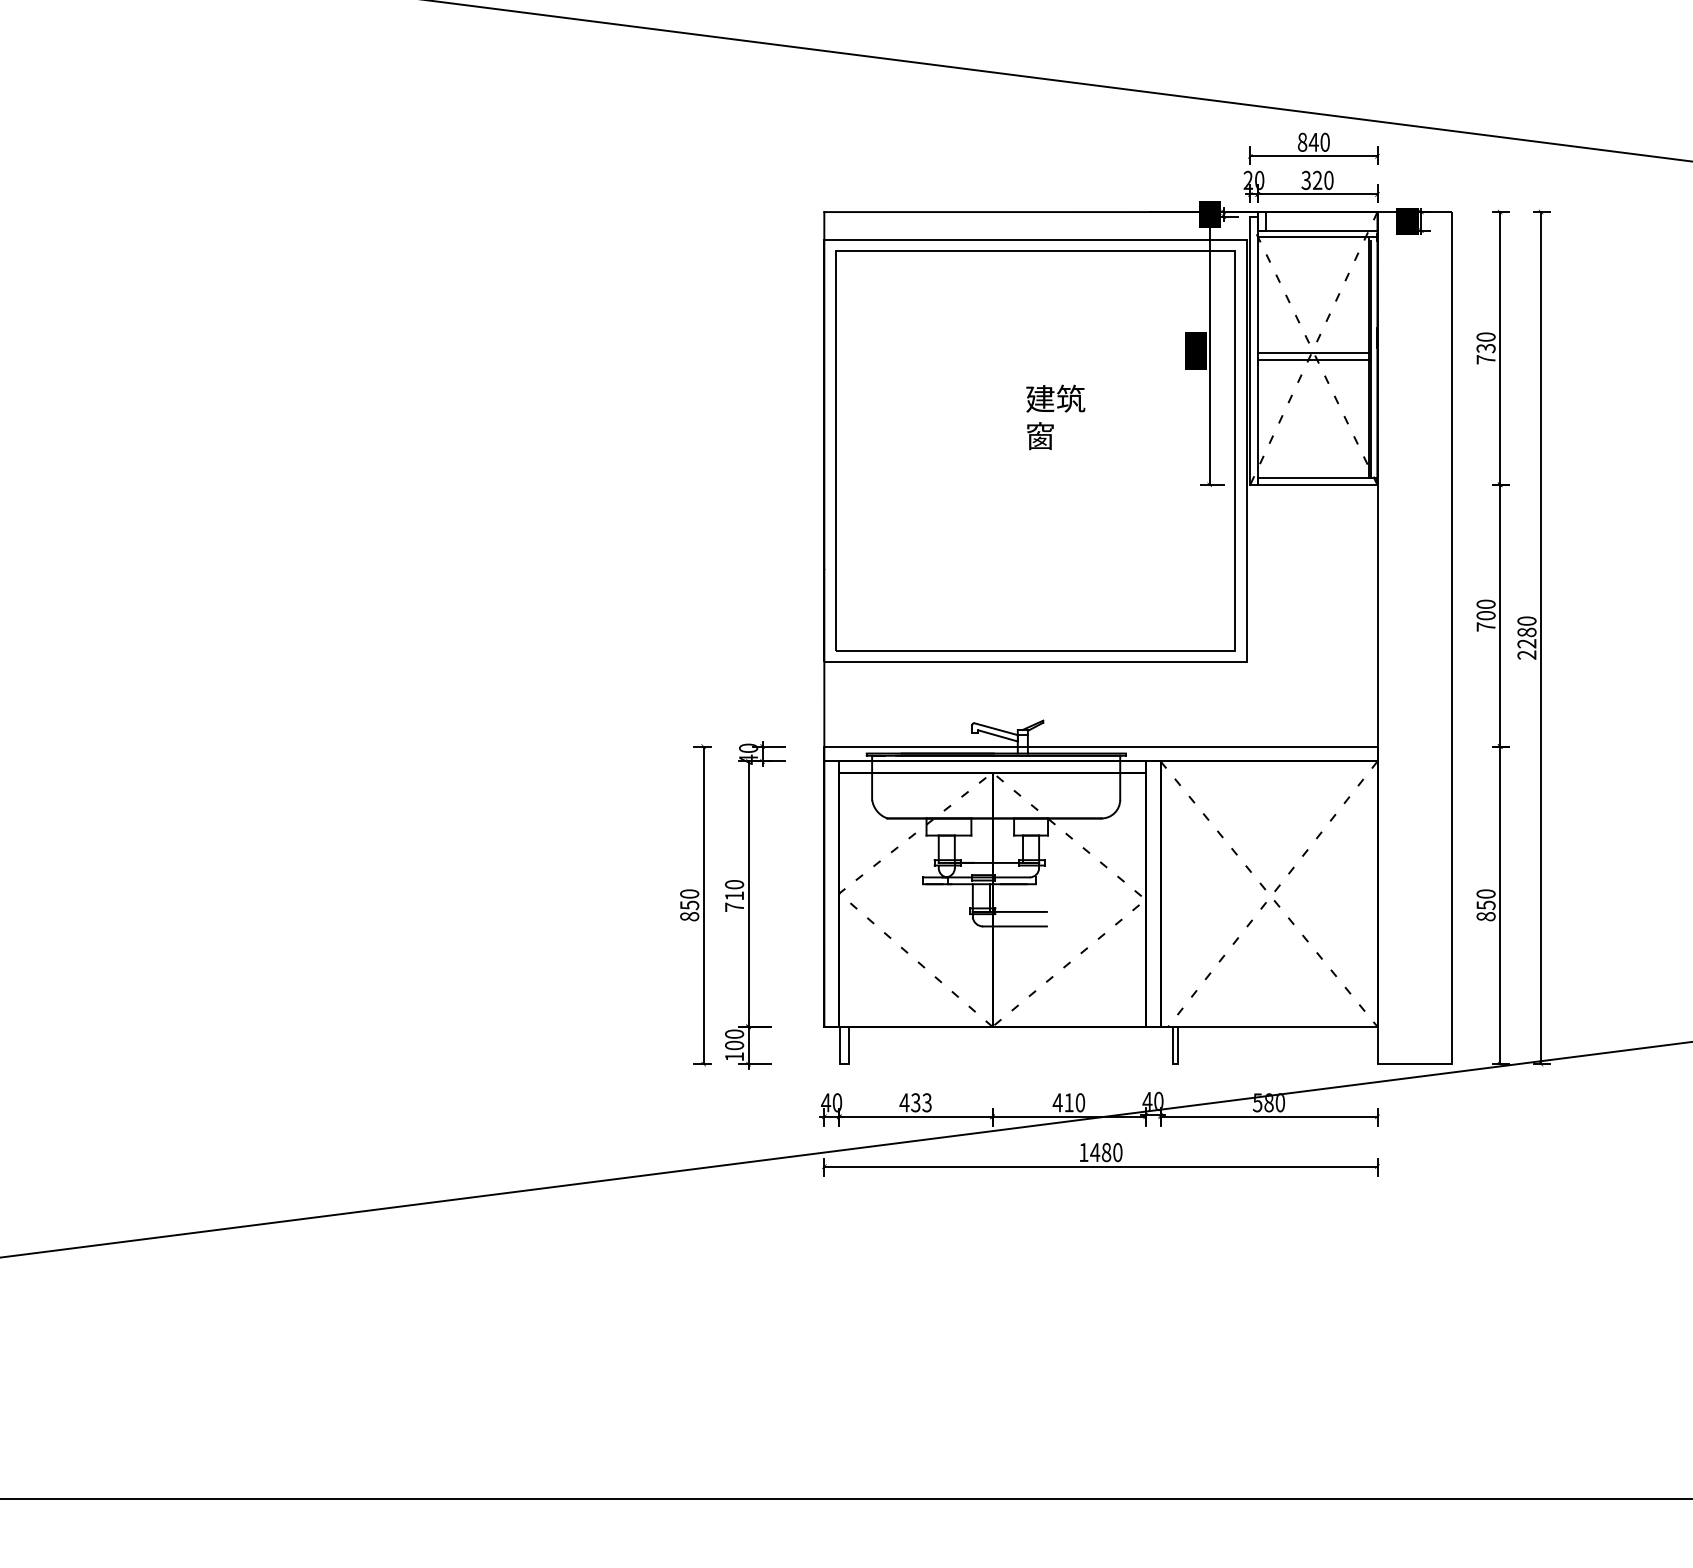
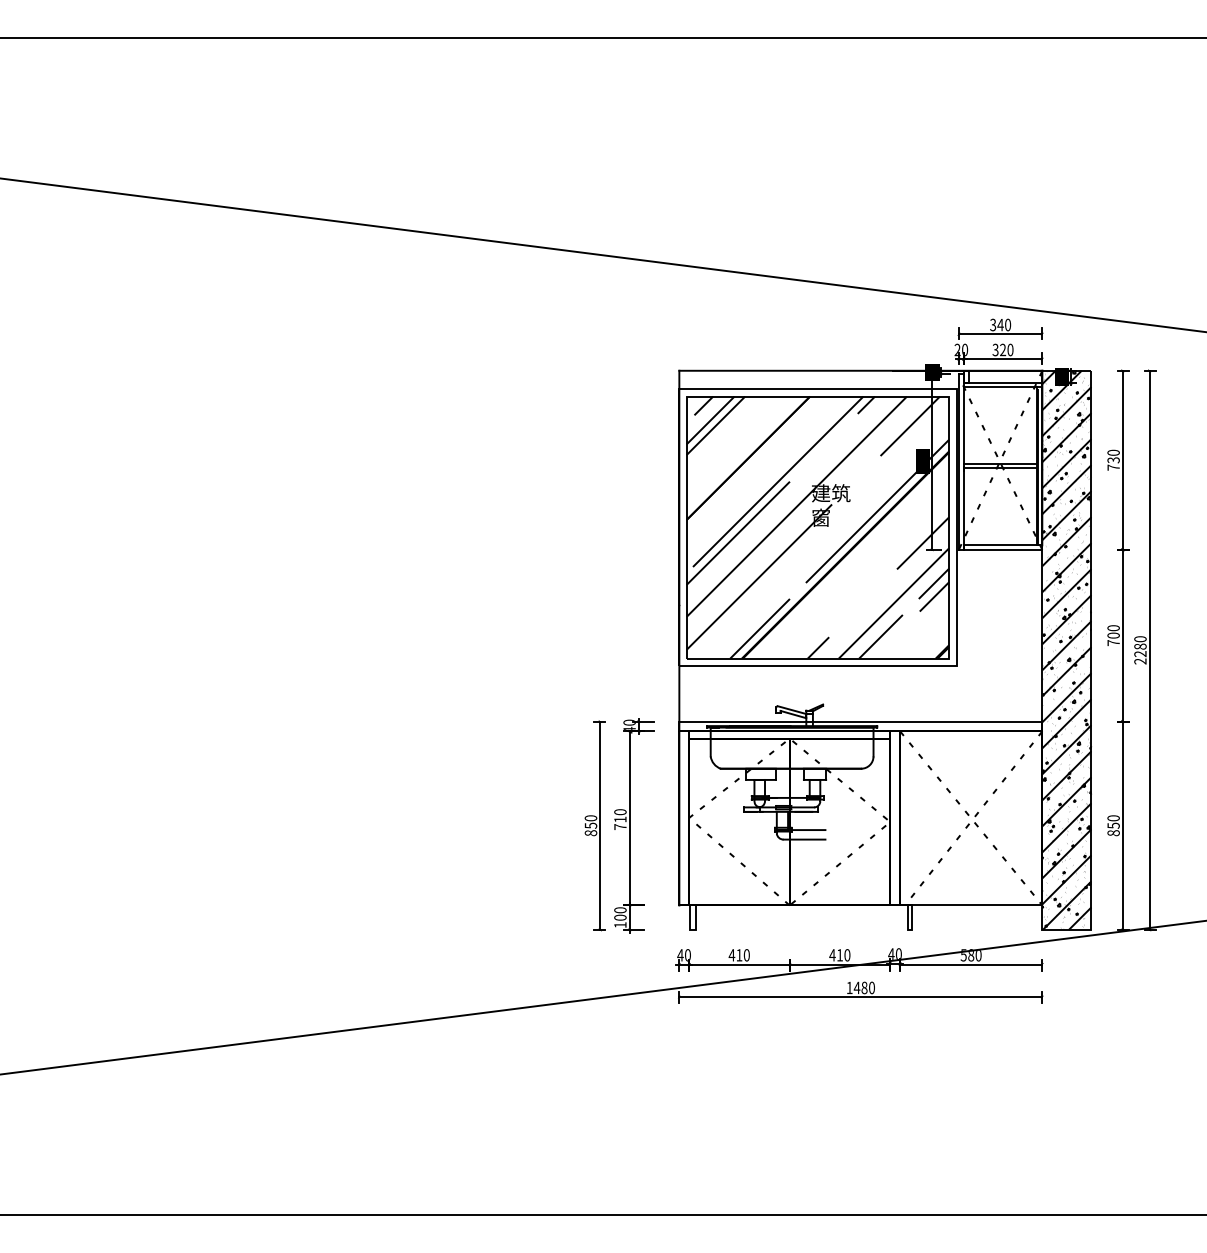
text: (1303, 141) -> (993, 324), 840 -> 340
hatch: (1034, 450) -> (817, 527), added
hatch: (1414, 636) -> (1066, 649), added
text: (920, 1103) -> (742, 955), 433 -> 410

